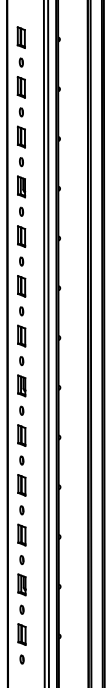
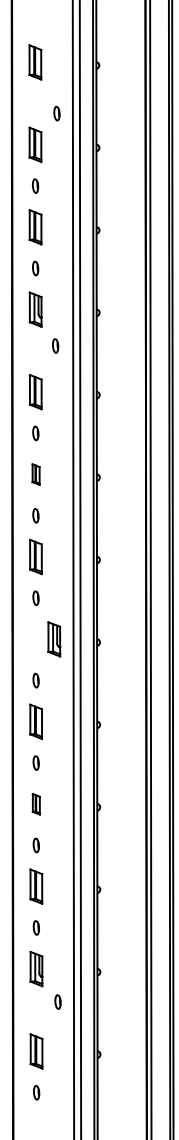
part: (20, 62) -> (55, 113), moved
part: (21, 211) -> (55, 345), moved
part: (21, 286) -> (35, 474), size x0.6
part: (21, 385) -> (53, 638), moved
part: (21, 485) -> (35, 804), size x0.6
part: (21, 609) -> (57, 1001), moved

